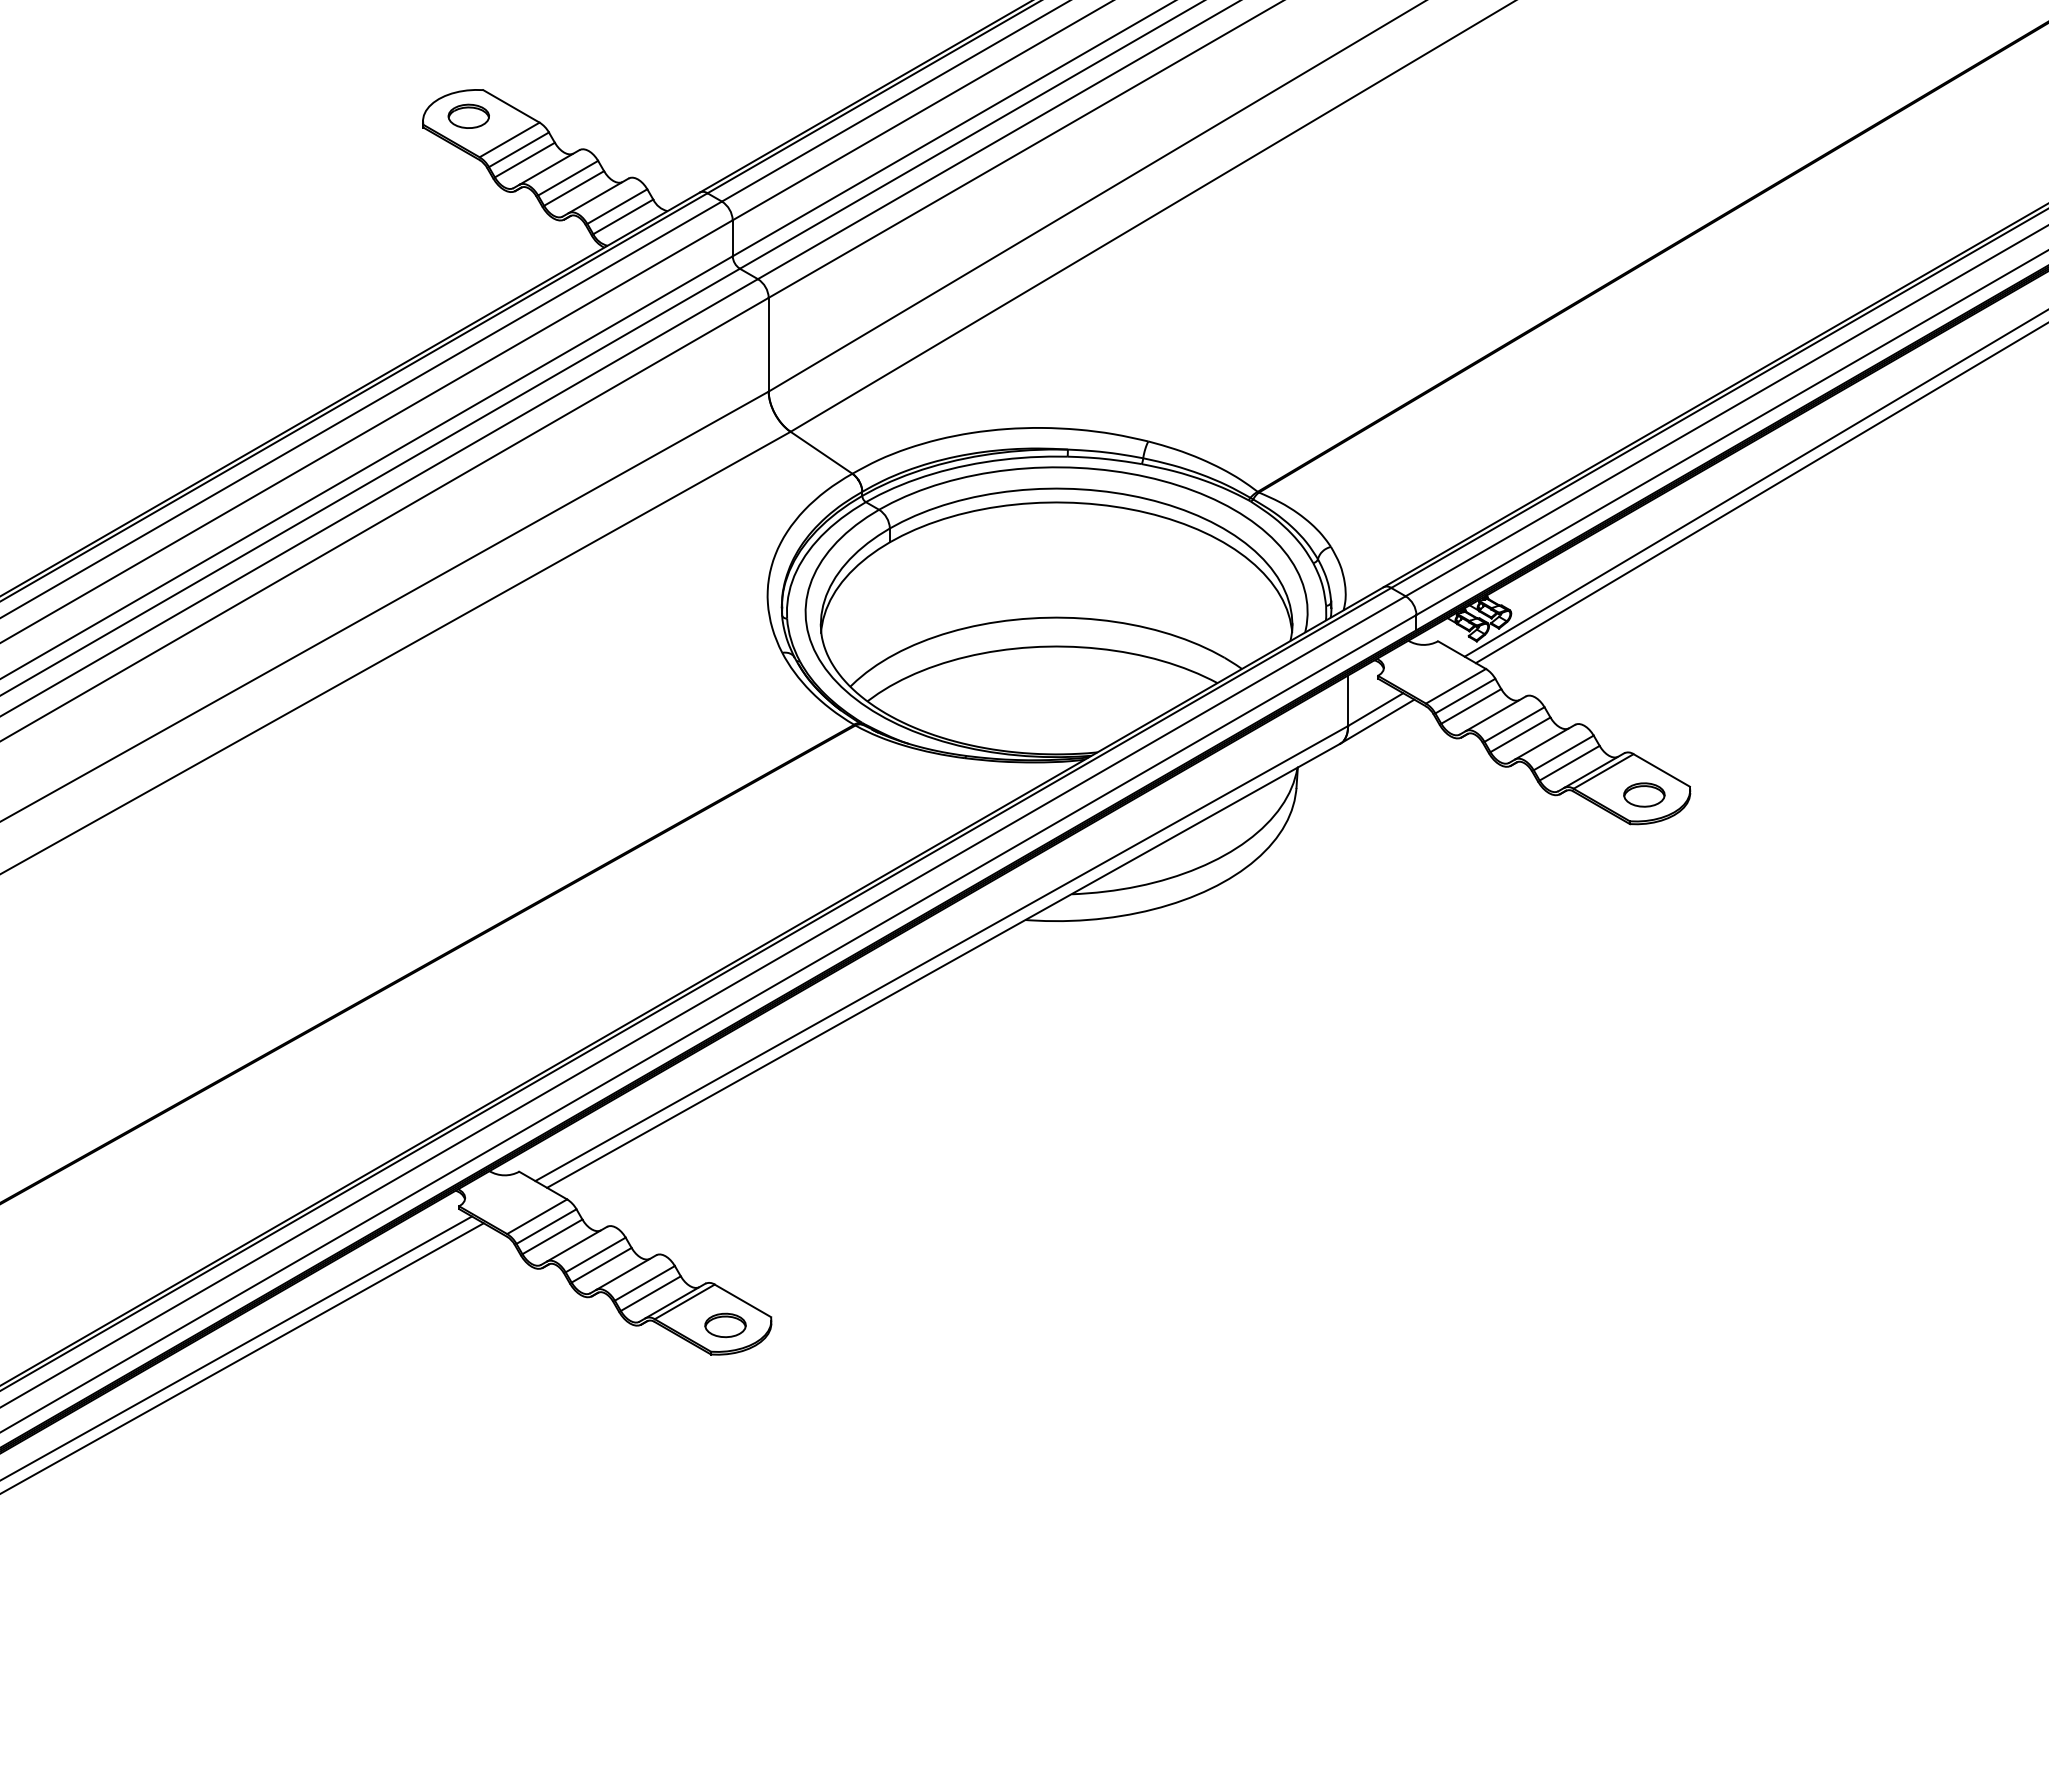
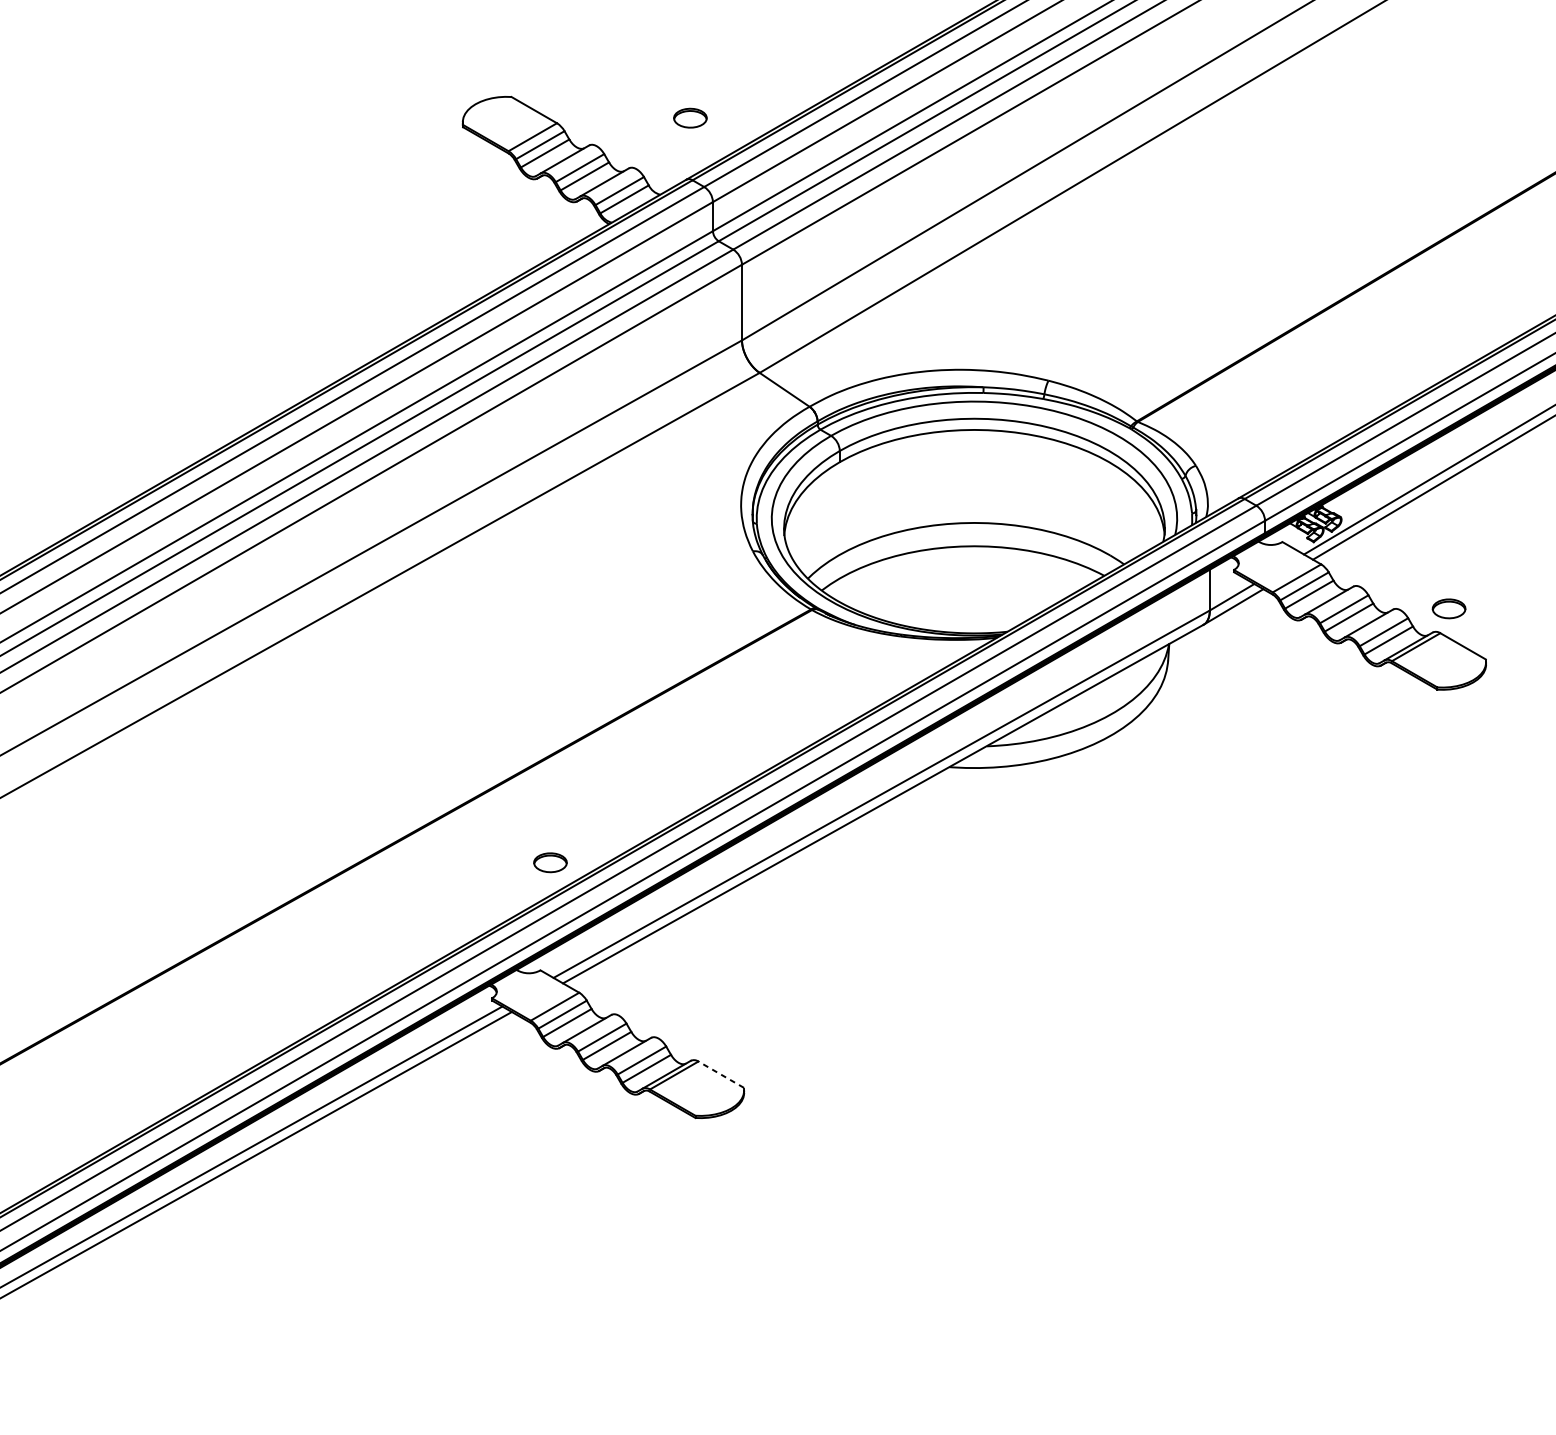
part: (468, 115) -> (690, 117), moved
part: (1644, 794) -> (1449, 608), moved
line: (742, 1300) -> (720, 1074), solid -> dashed
part: (725, 1325) -> (550, 862), moved

